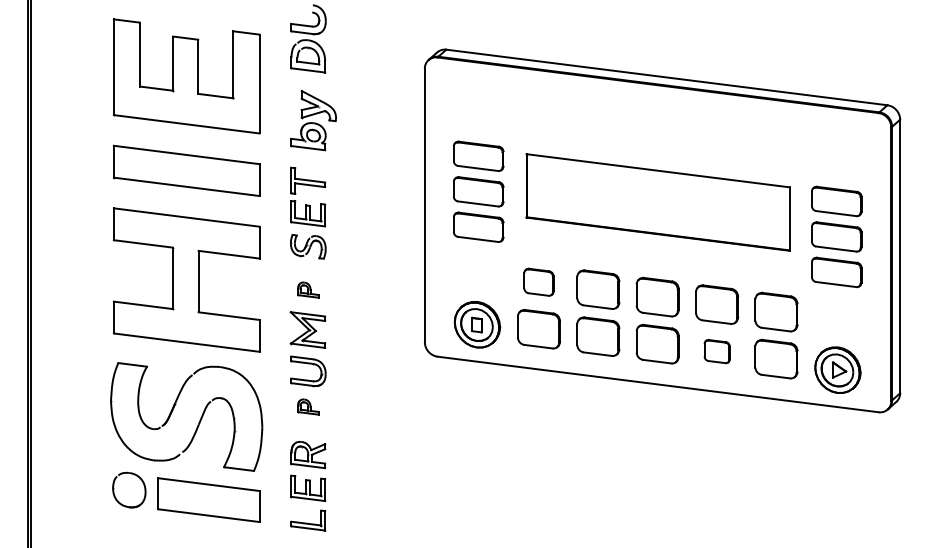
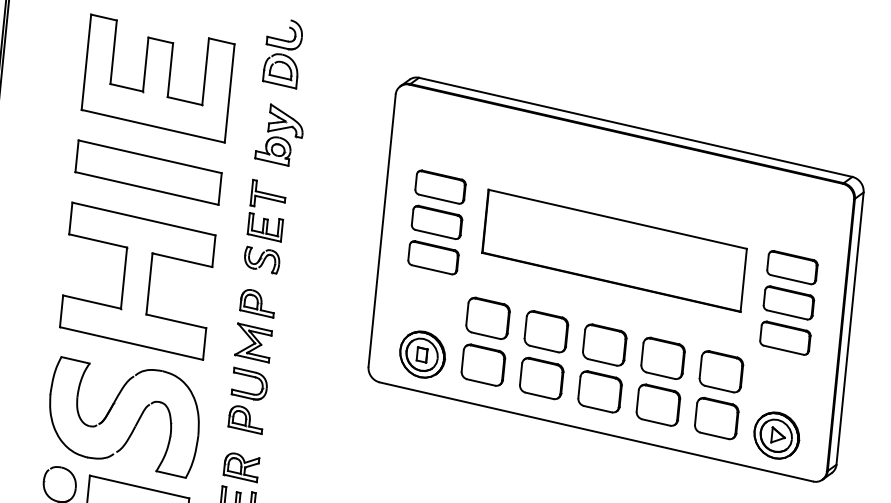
part: (538, 282) -> (487, 318), size x1.43
part: (308, 289) -> (258, 302), size x1.67
part: (717, 351) -> (658, 405), size x1.67
part: (308, 406) -> (246, 419), size x1.67

